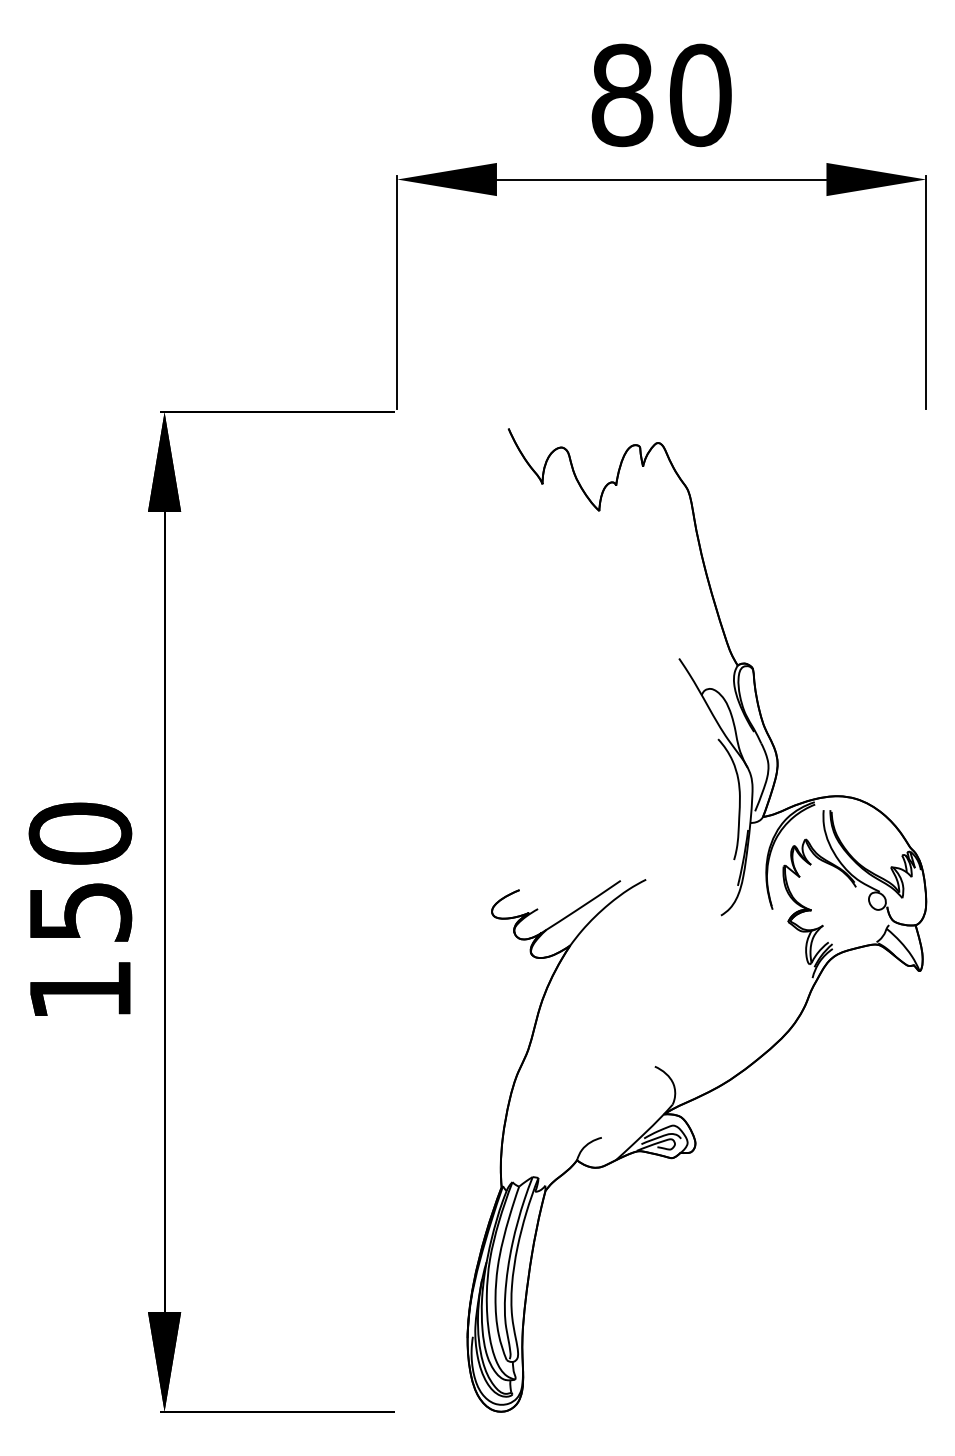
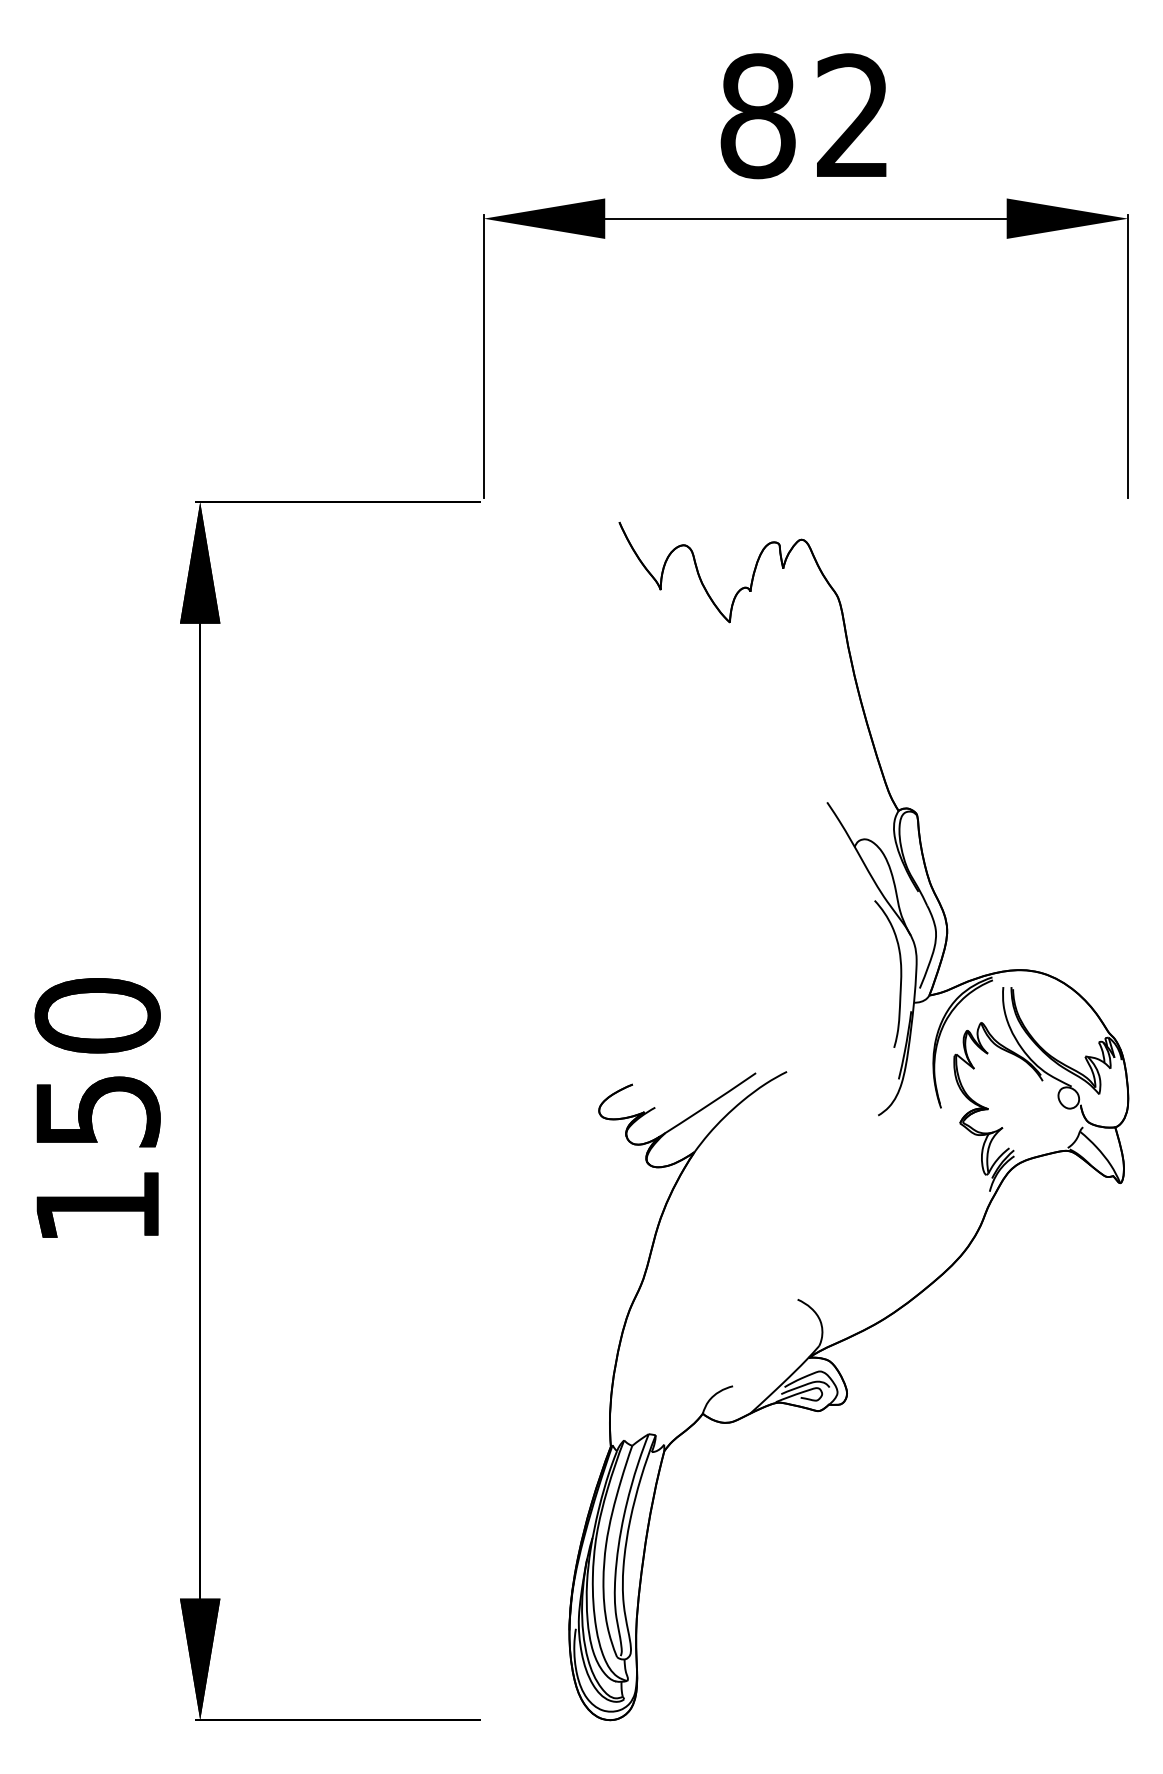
text: (700, 95) -> (853, 116), 80 -> 82

